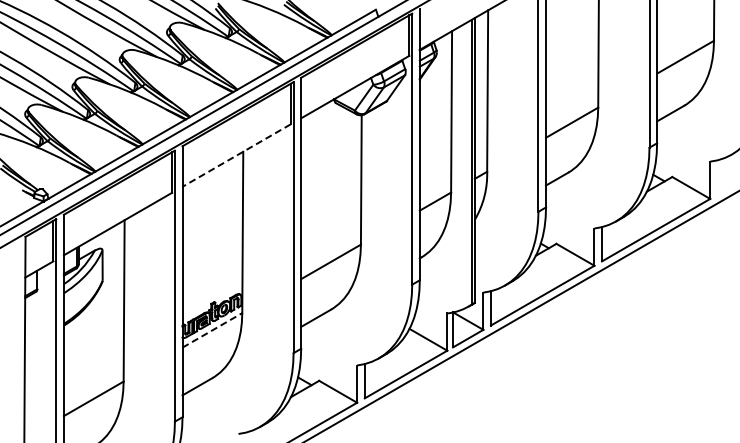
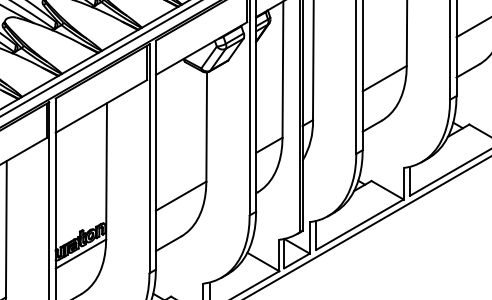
line: (236, 155) -> (101, 106), dashed -> solid
line: (212, 330) -> (81, 254), dashed -> solid

